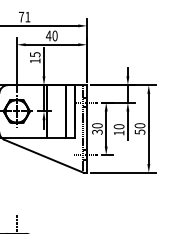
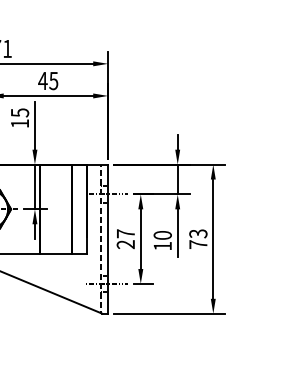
text: (54, 35) -> (52, 80), 40 -> 45
text: (97, 128) -> (125, 238), 30 -> 27
text: (139, 128) -> (197, 238), 50 -> 73

